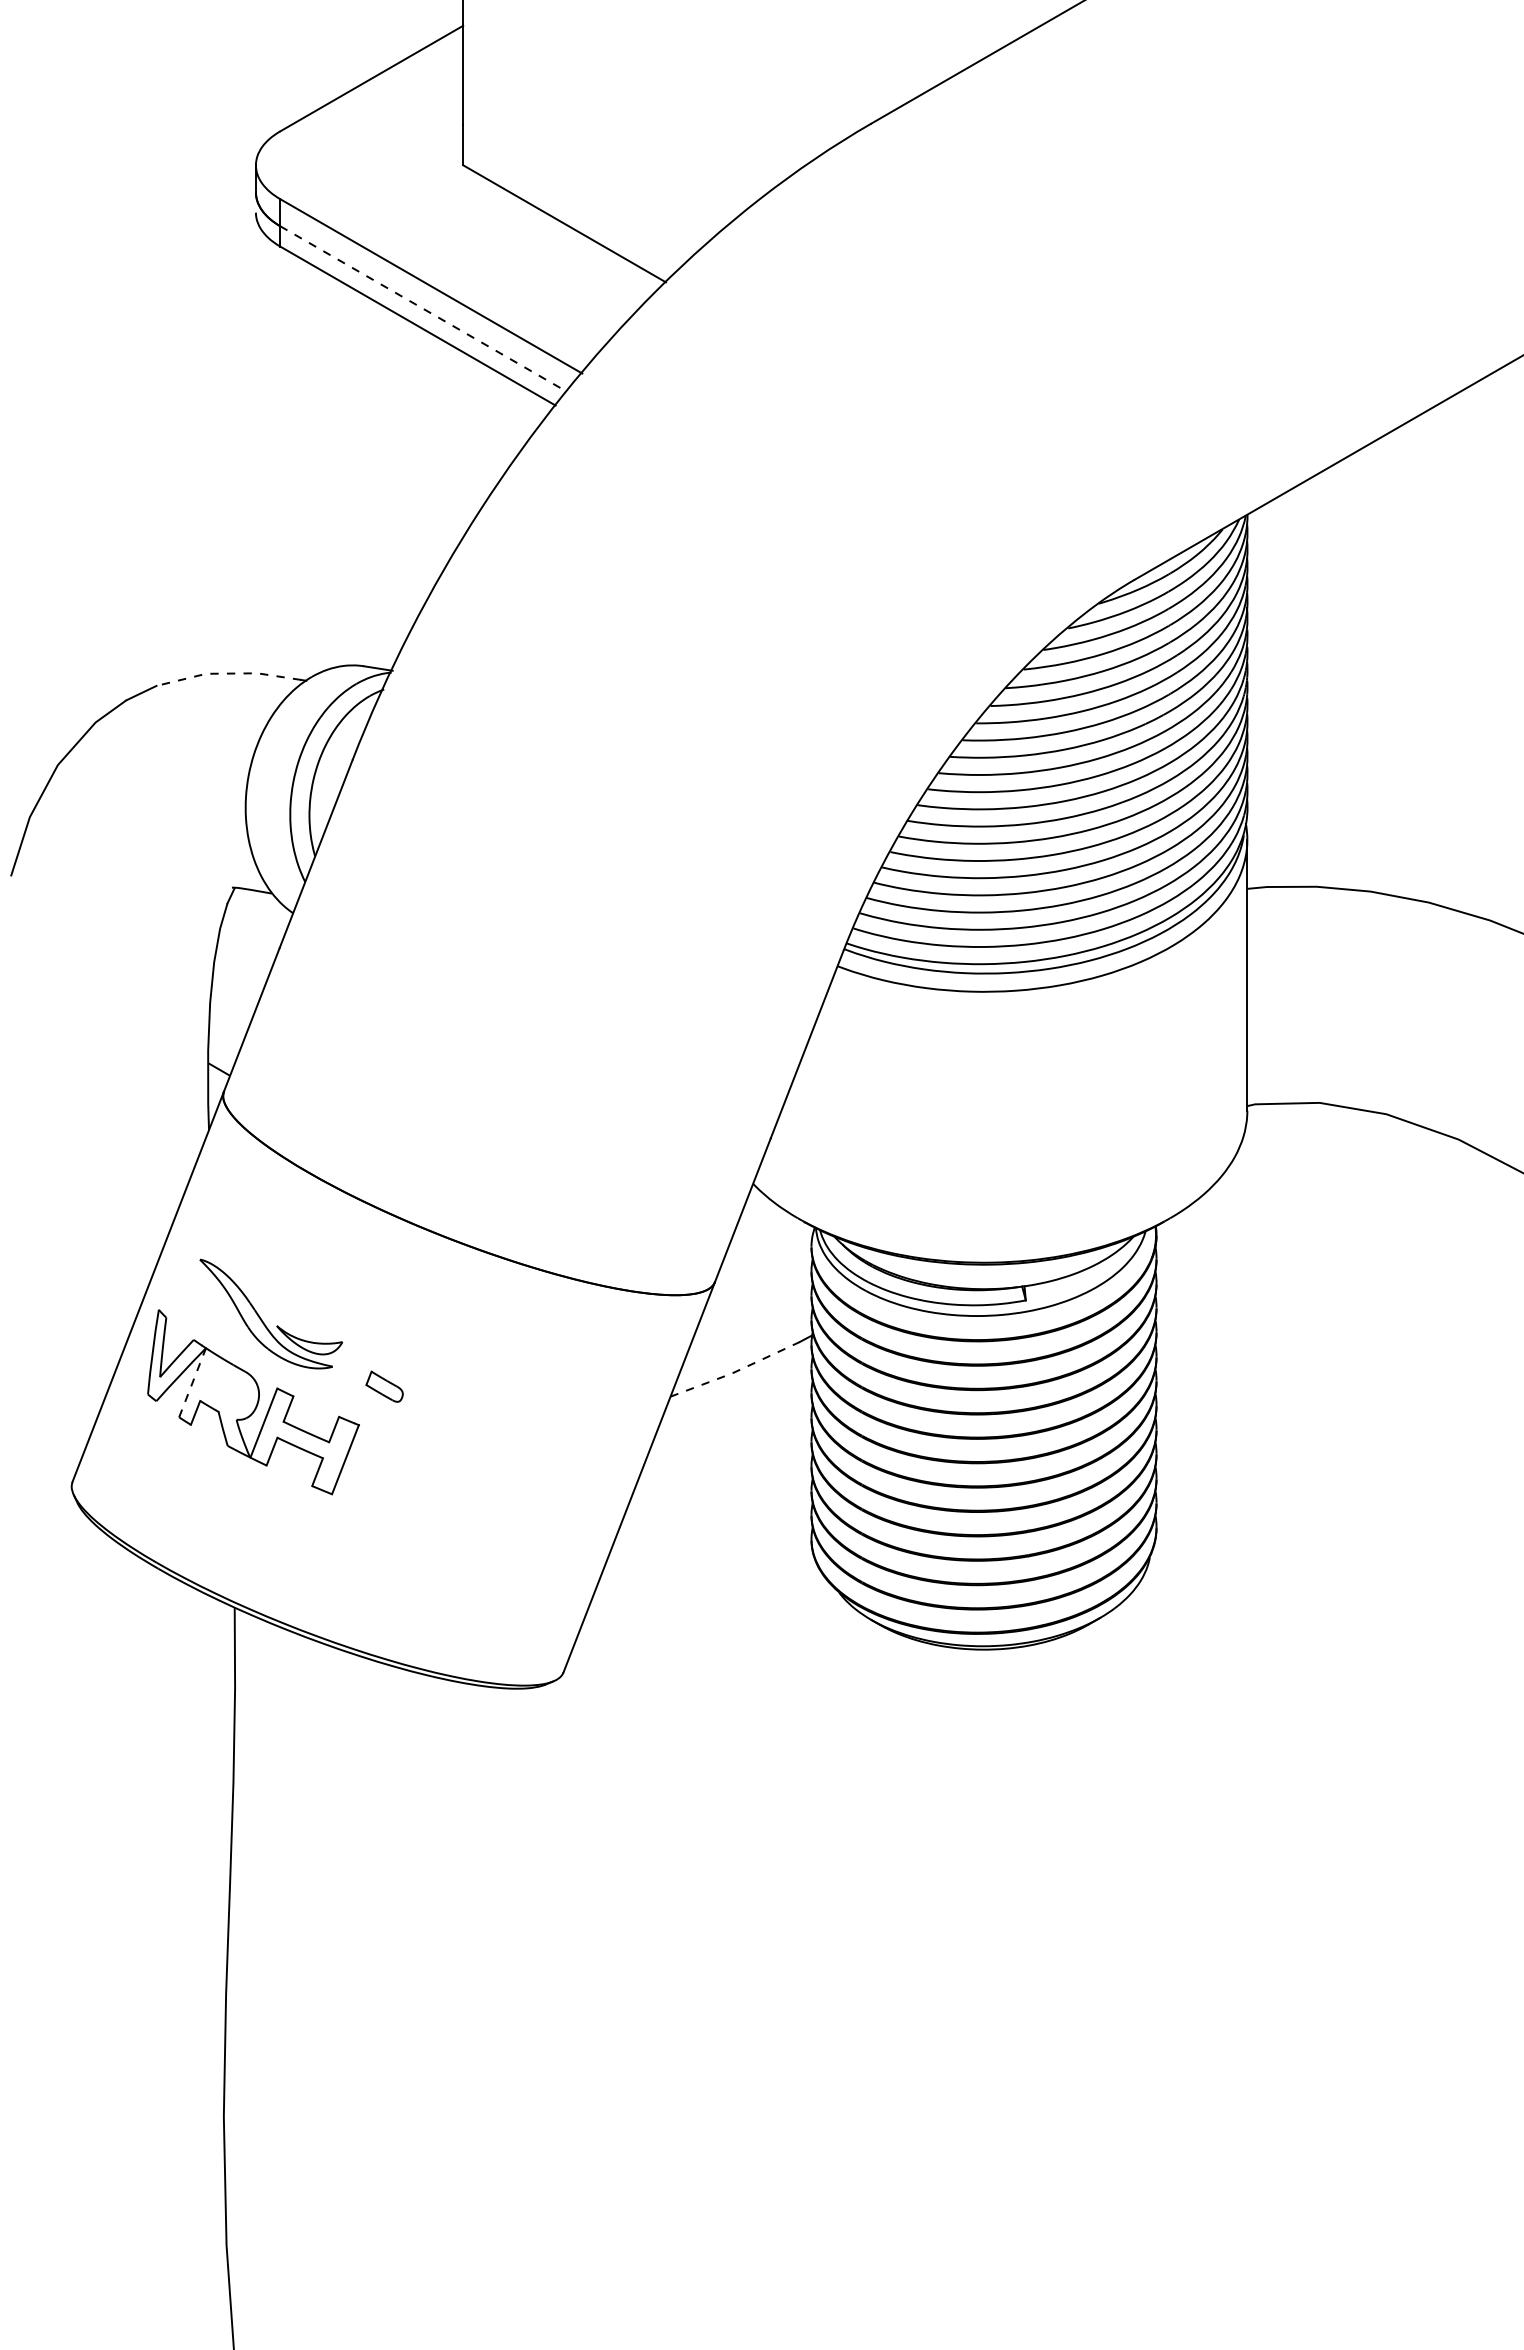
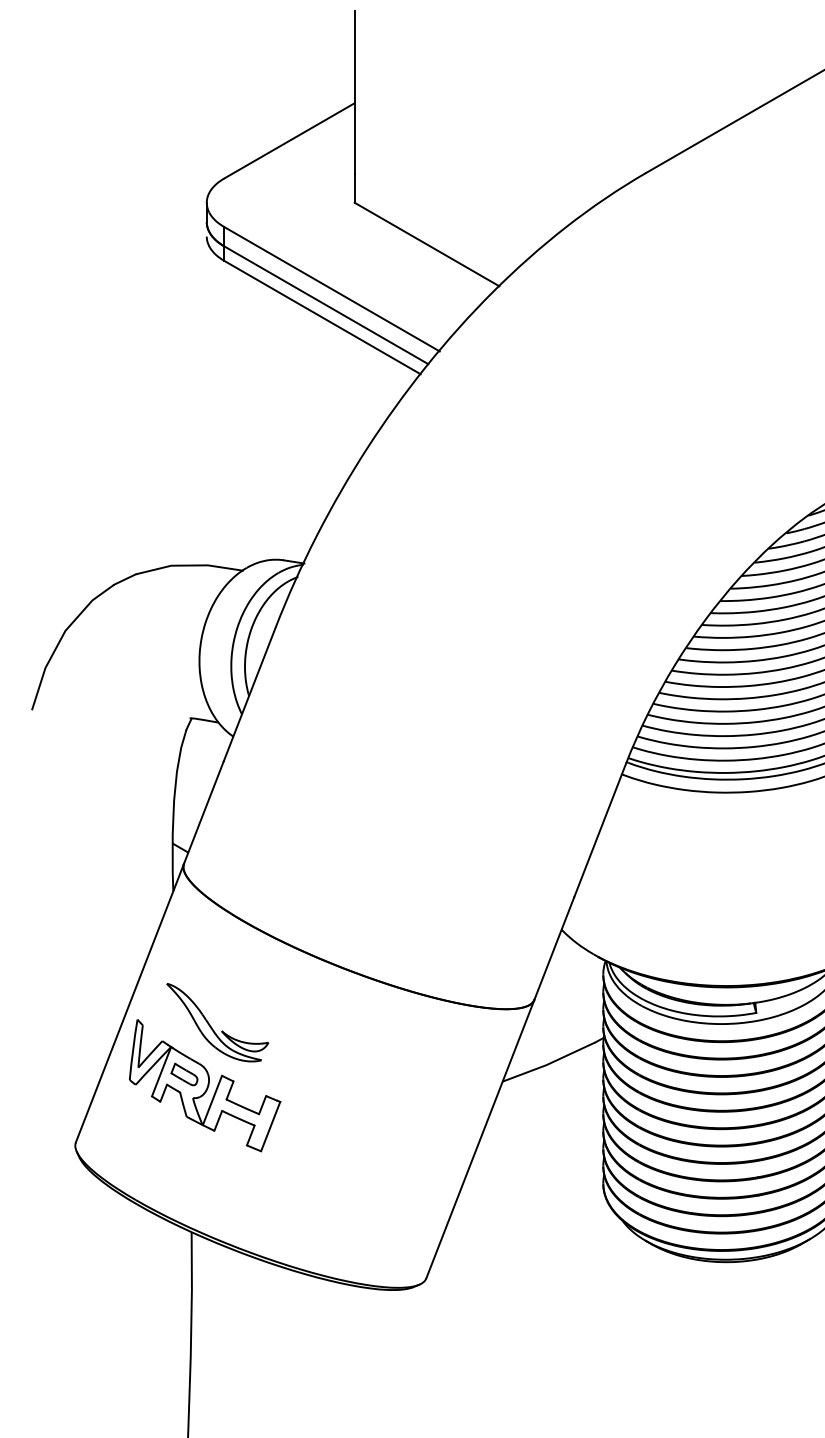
line: (423, 309) -> (326, 305), dashed -> solid
line: (227, 673) -> (186, 565), dashed -> solid
line: (736, 1371) -> (549, 1063), dashed -> solid
line: (192, 1382) -> (161, 1071), dashed -> solid
part: (384, 1386) -> (184, 1074), moved

